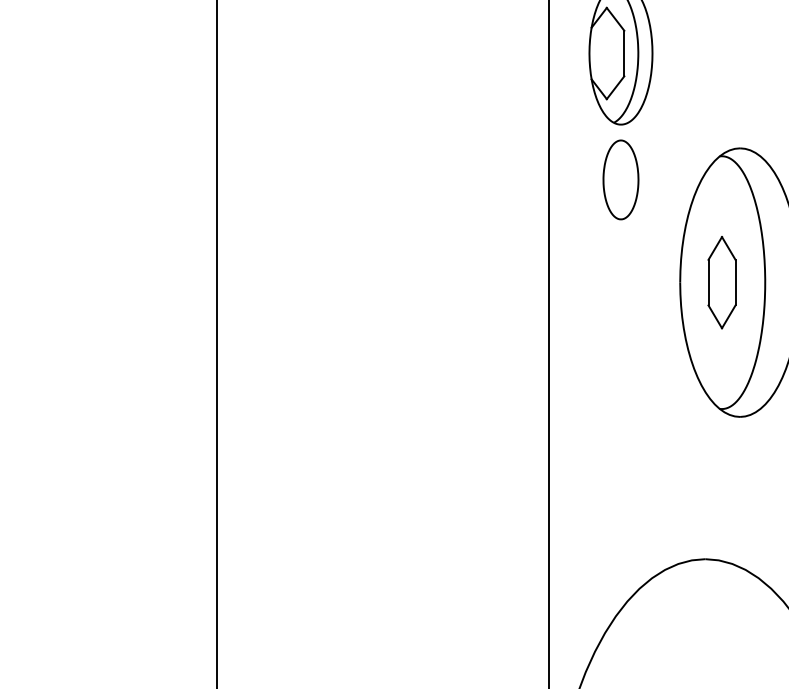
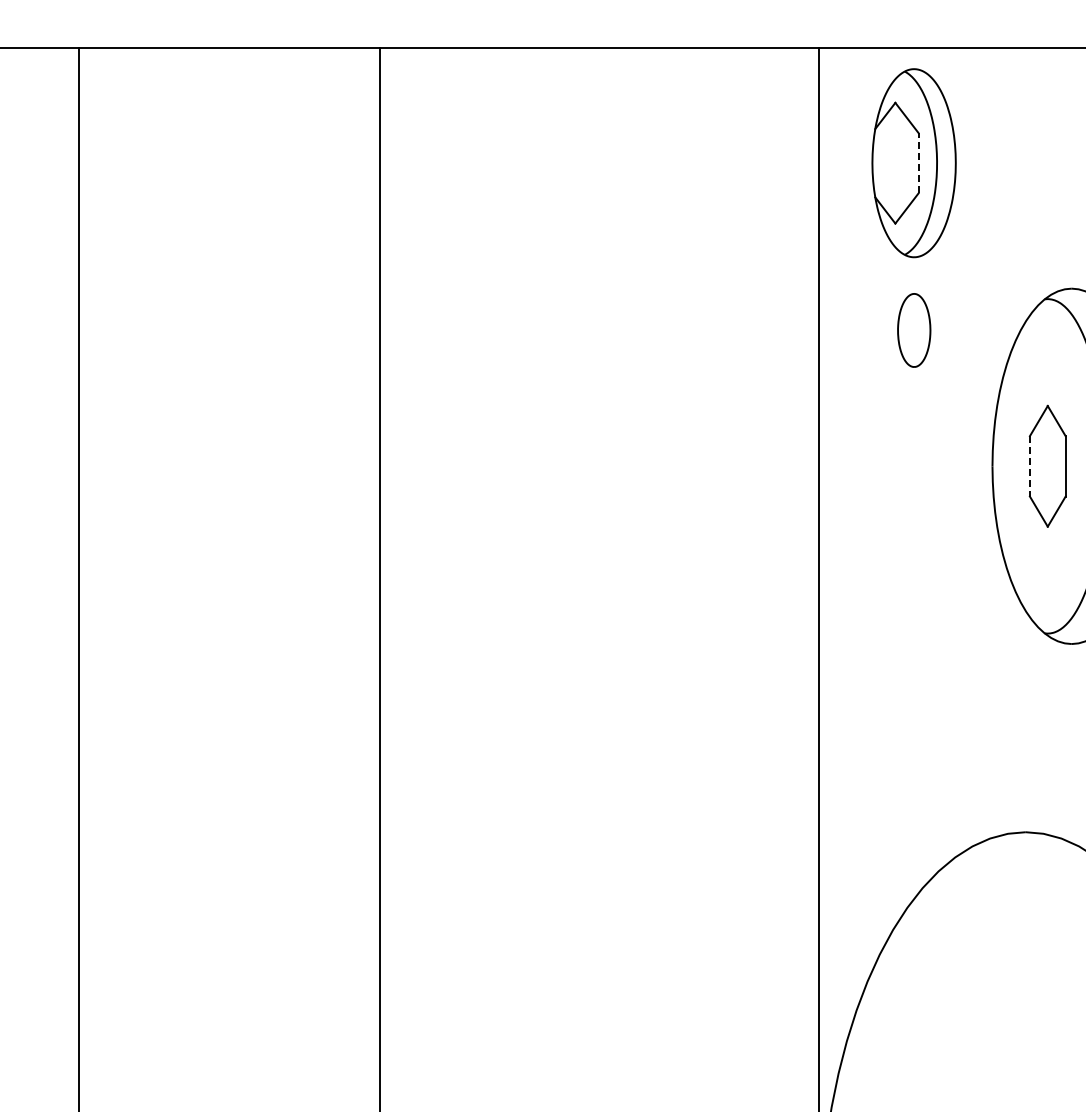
line: (624, 53) -> (918, 162), solid -> dashed
part: (621, 179) -> (914, 330), size x0.7
line: (708, 282) -> (1029, 466), solid -> dashed

